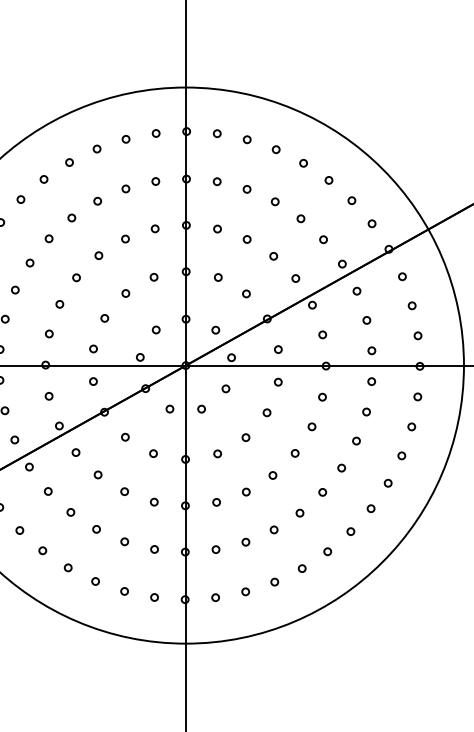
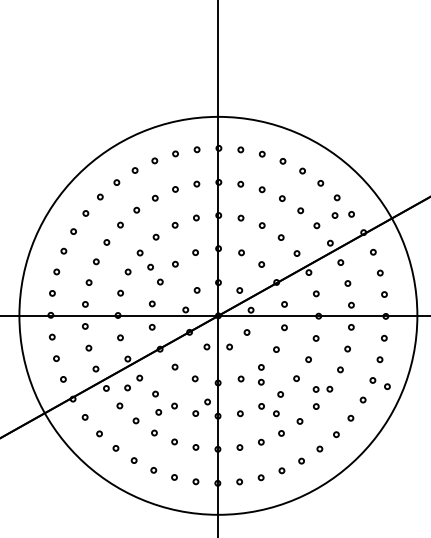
circle: (348, 225) -> (334, 215), added
circle: (91, 296) -> (150, 266), added
circle: (246, 457) -> (261, 381), added
circle: (422, 464) -> (387, 386), added
circle: (58, 465) -> (127, 387), added
circle: (321, 468) -> (315, 389), added
circle: (170, 485) -> (207, 401), added
circle: (102, 500) -> (158, 412), added
circle: (267, 502) -> (276, 413), added

